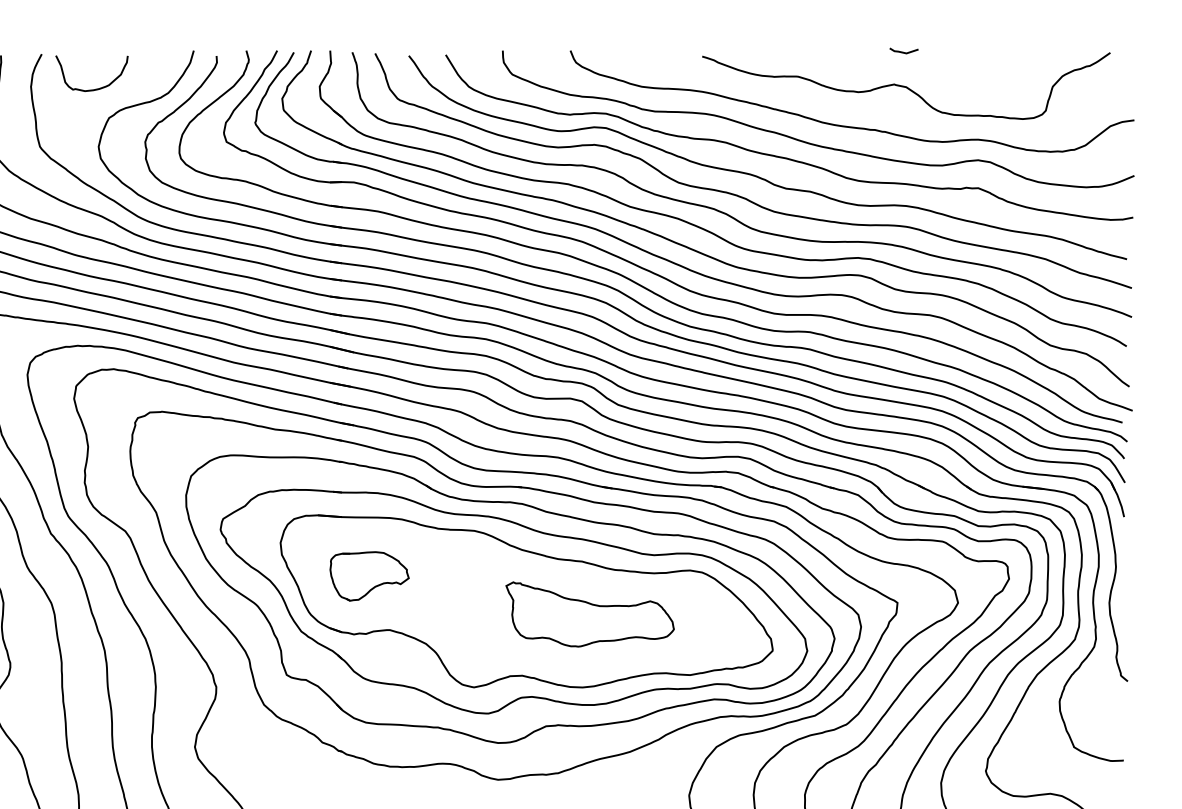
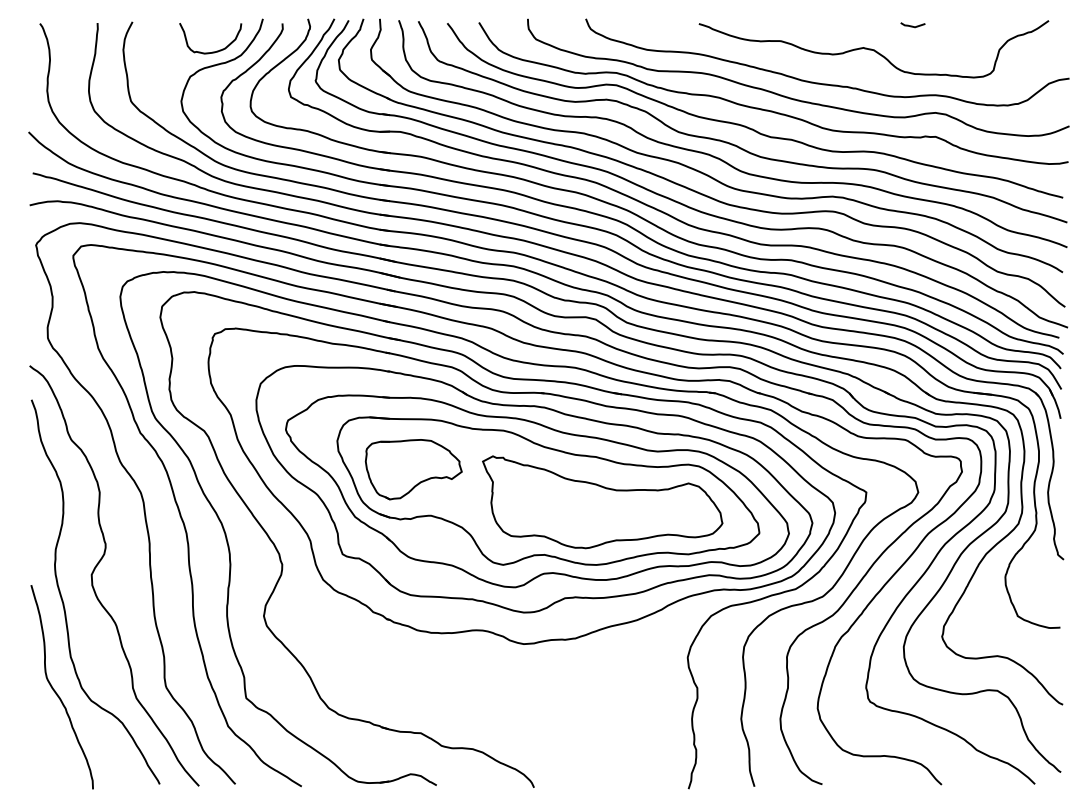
line: (903, 51) -> (912, 25), moved
curve: (94, 88) -> (212, 51), moved
part: (369, 576) -> (413, 469), size x1.43
part: (589, 614) -> (602, 502), size x1.67

